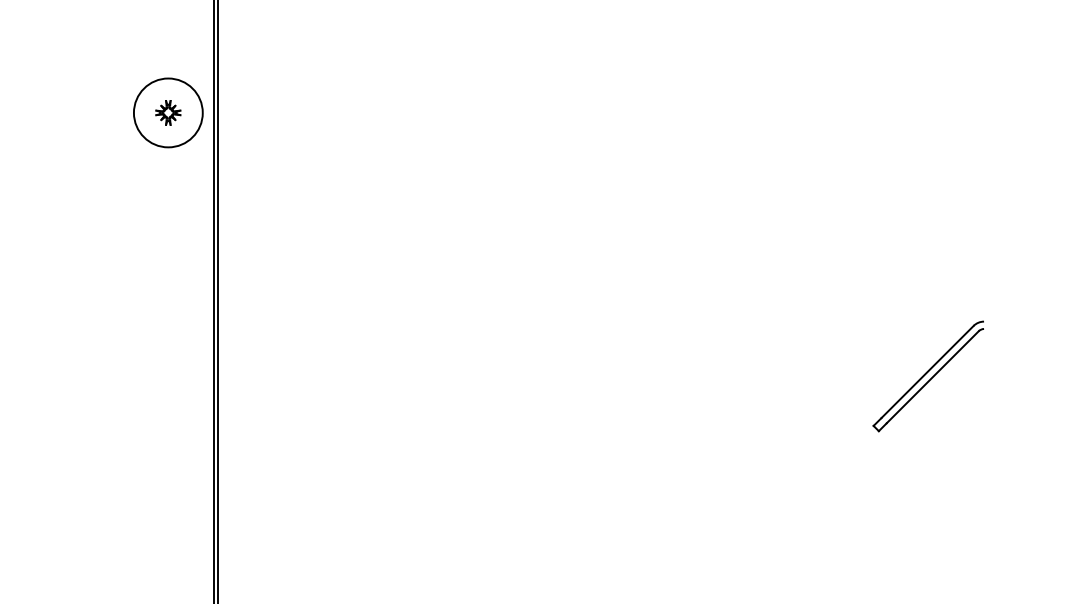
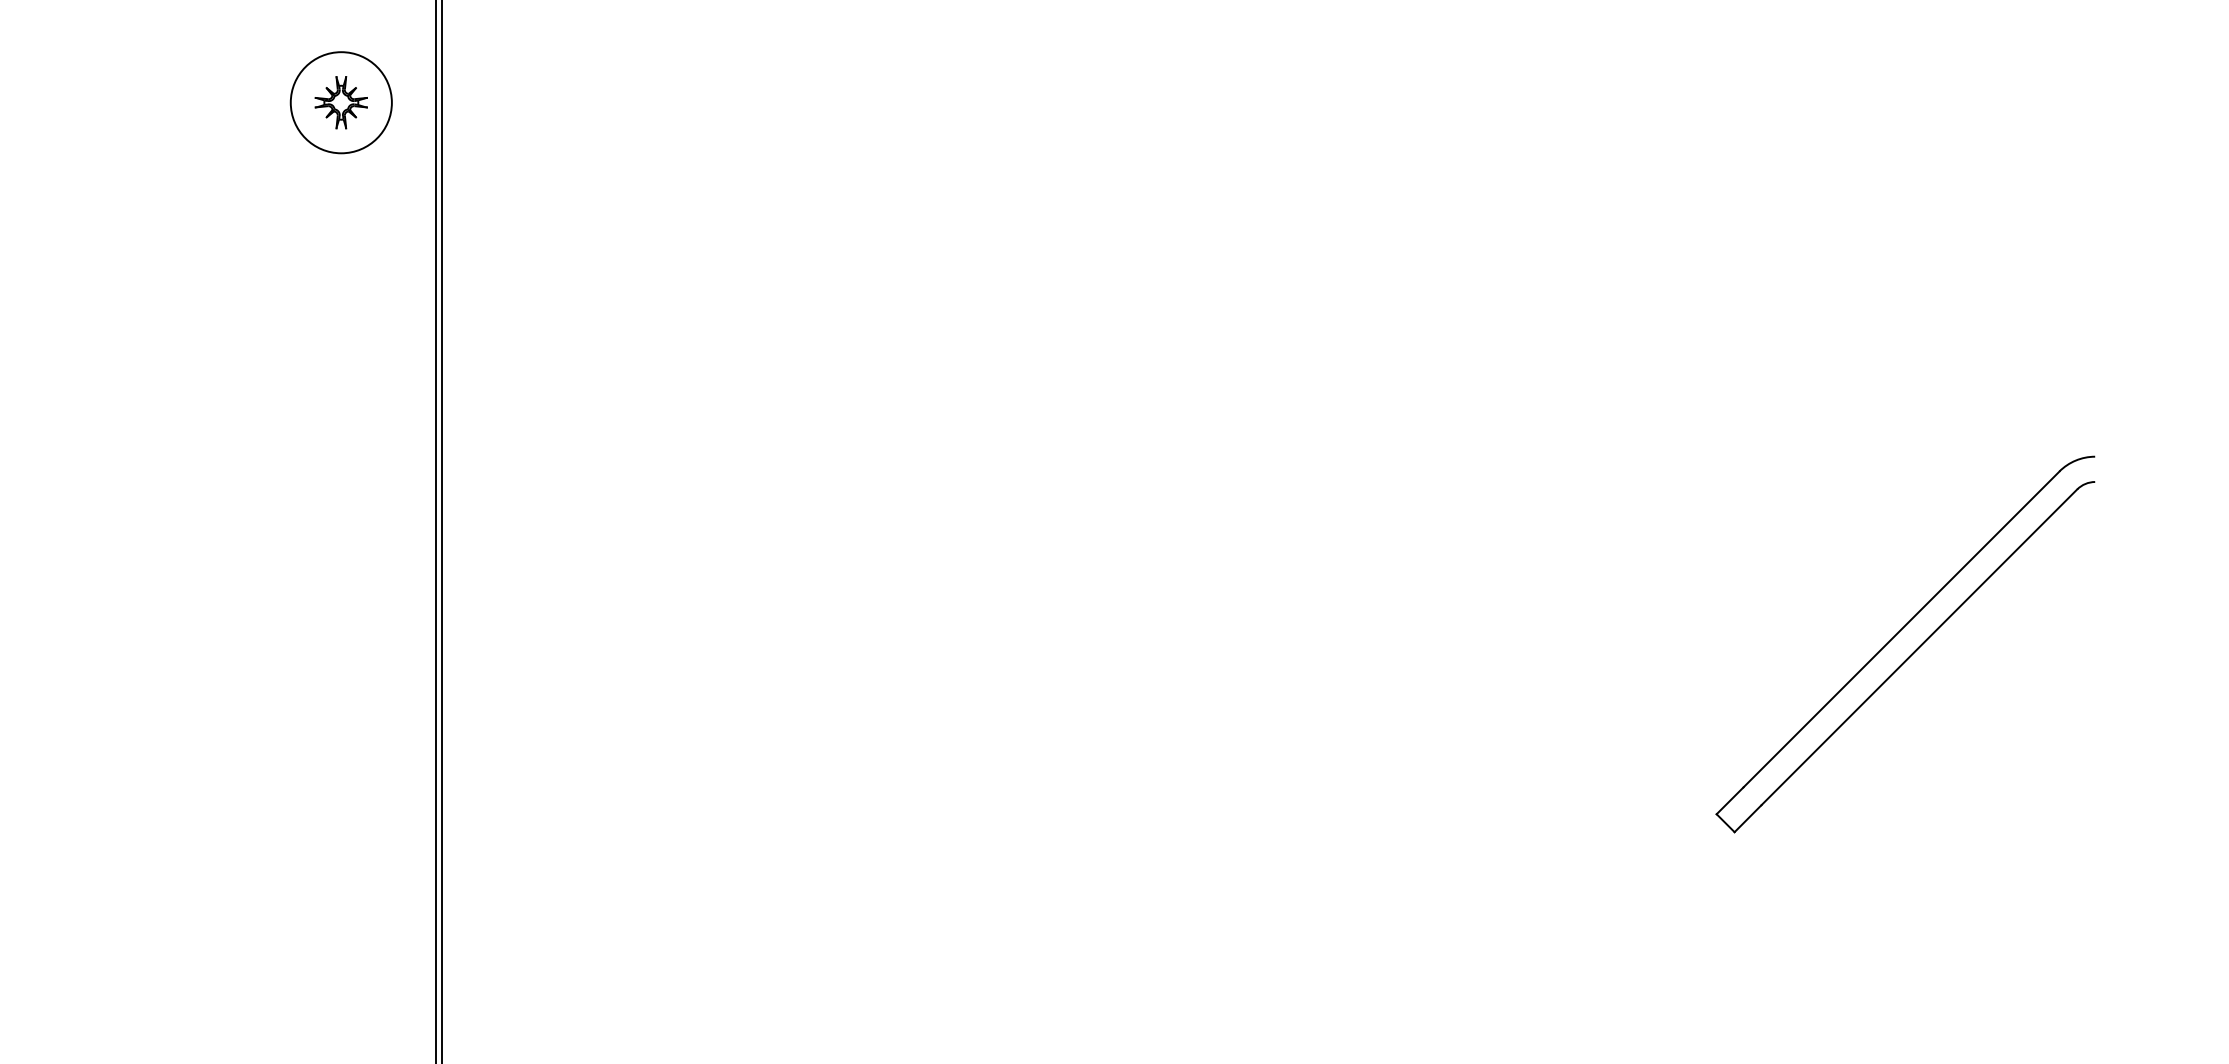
circle: (167, 112) -> (339, 101), size x0.71
part: (928, 376) -> (1904, 644), size x1.67

